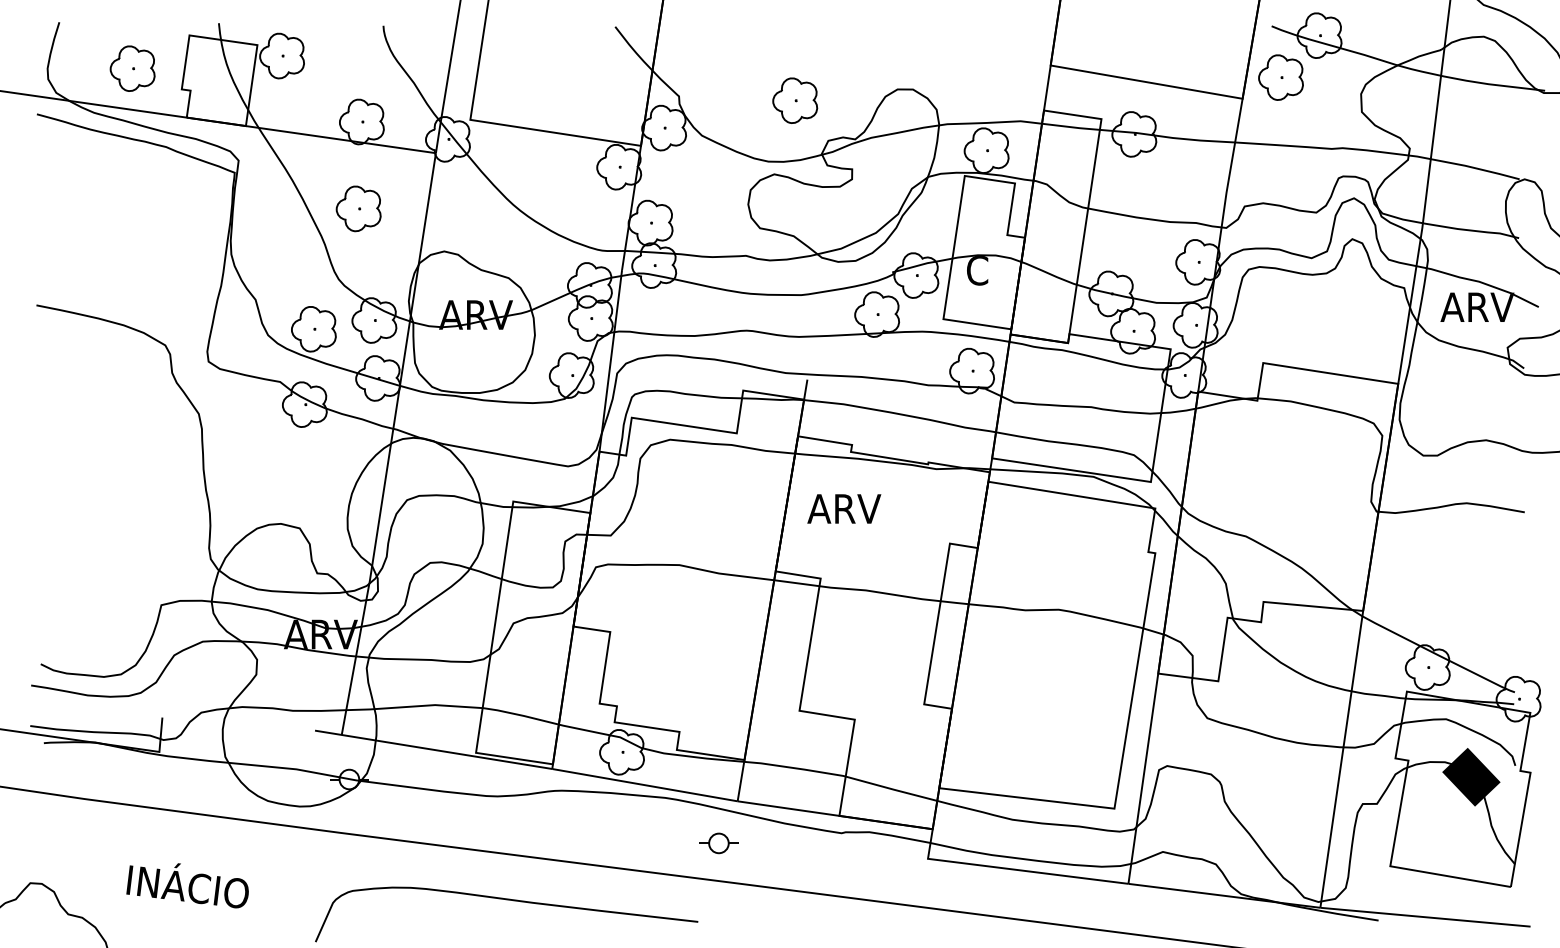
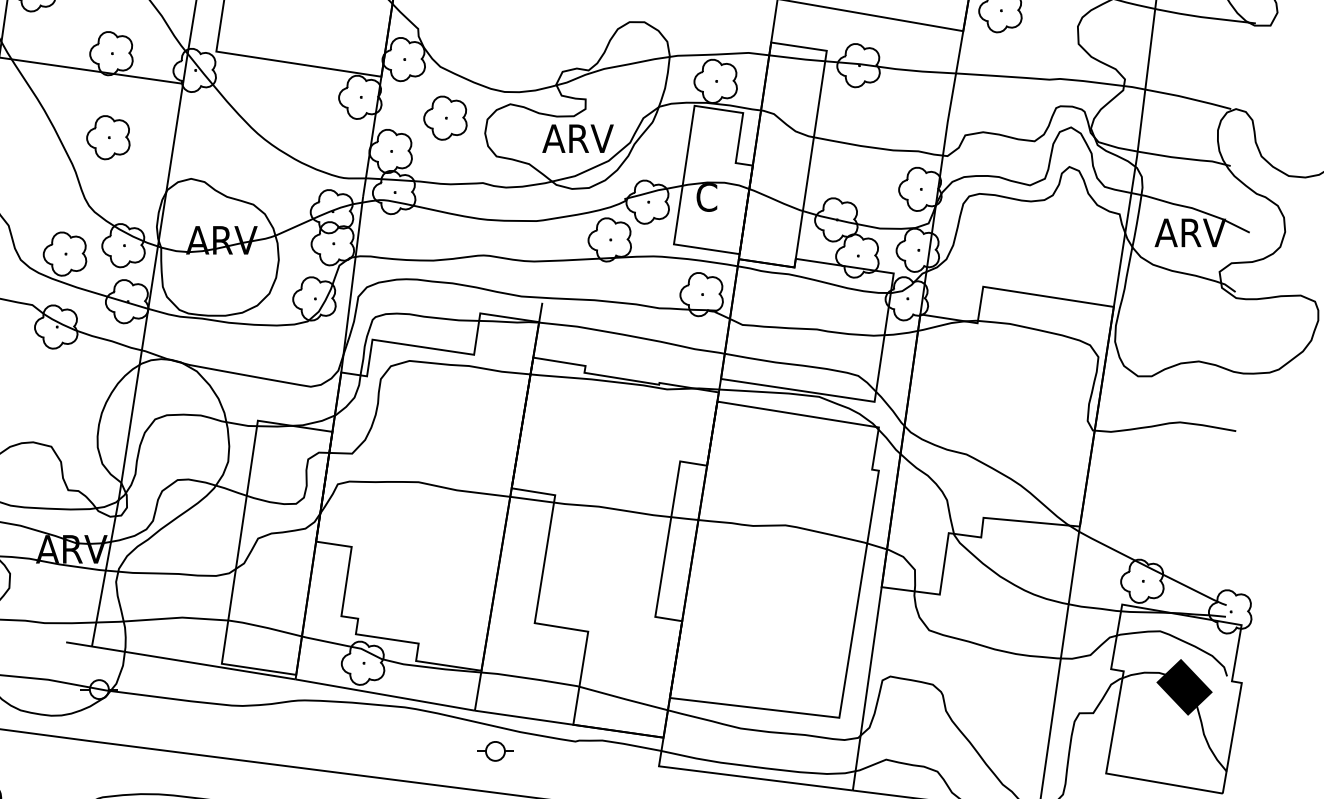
part: (795, 100) -> (445, 117), moved
text: (844, 508) -> (578, 138), moved
part: (718, 843) -> (495, 751), moved

